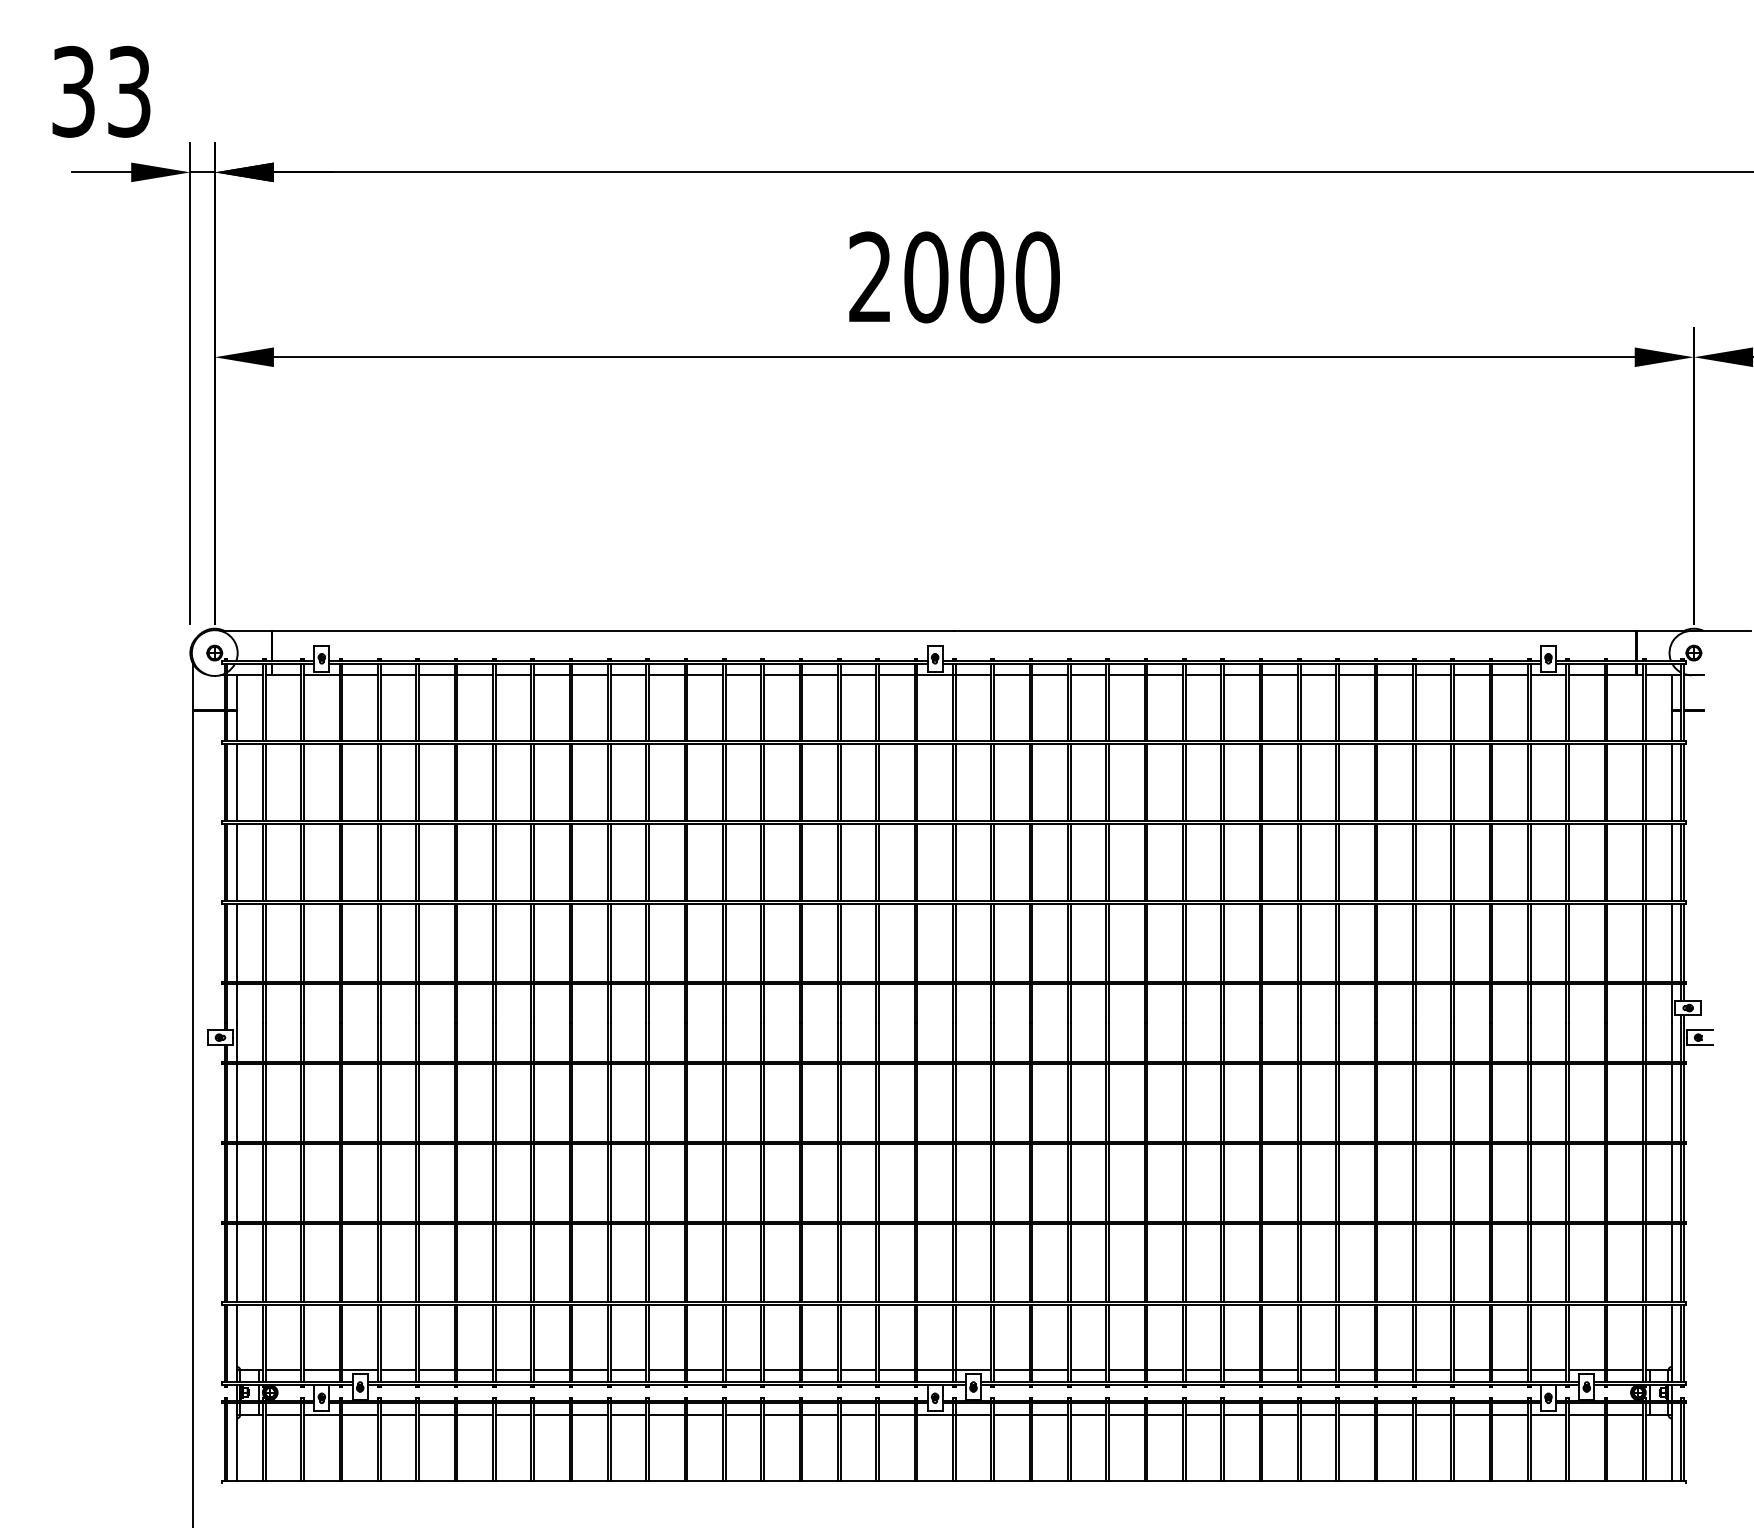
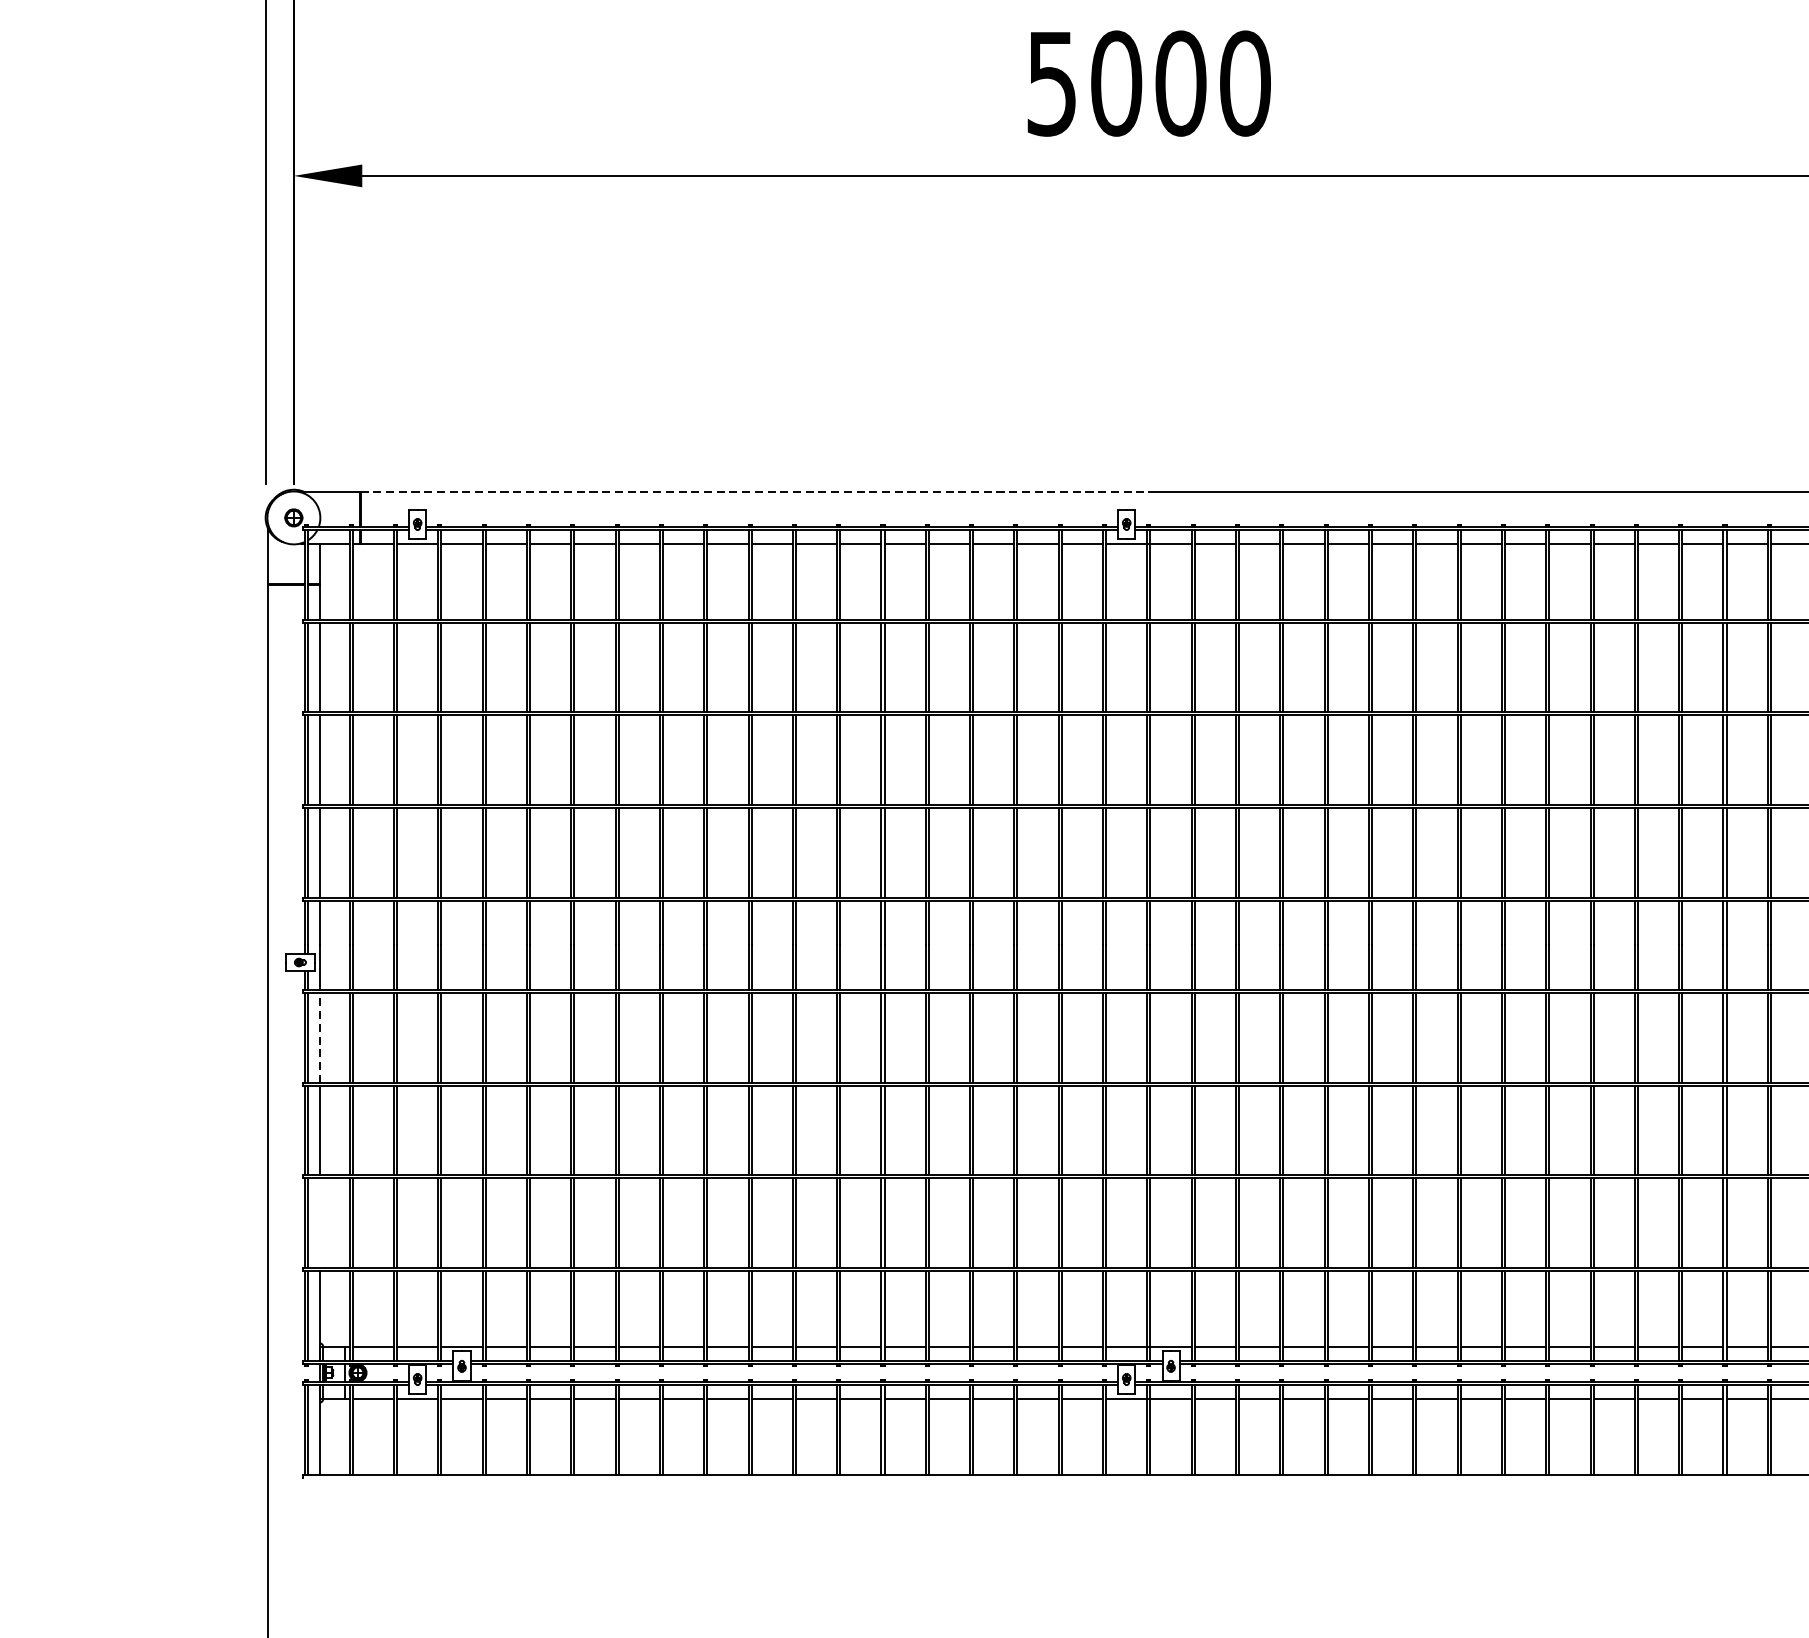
text: (869, 277) -> (1050, 83), 2000 -> 5000
line: (613, 630) -> (754, 491), solid -> dashed
line: (236, 1102) -> (318, 1037), solid -> dashed
line: (236, 1262) -> (318, 1222), removed

